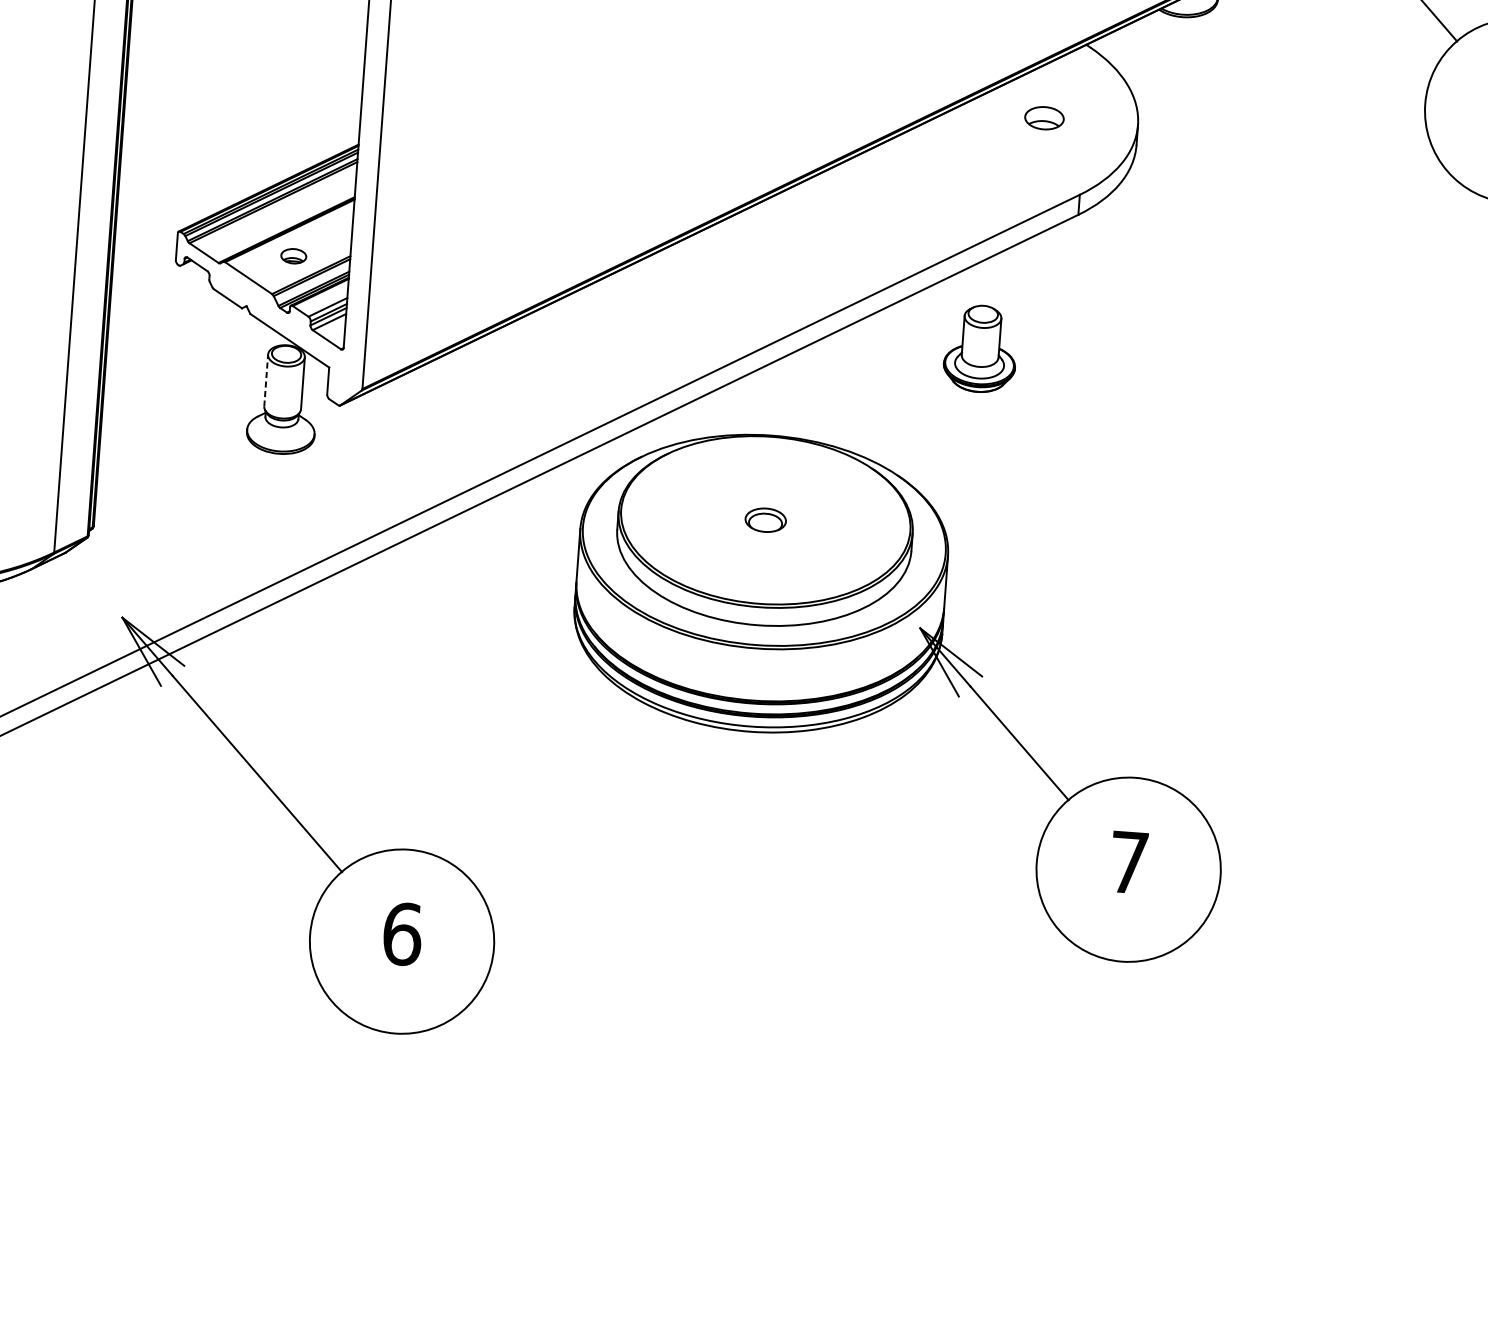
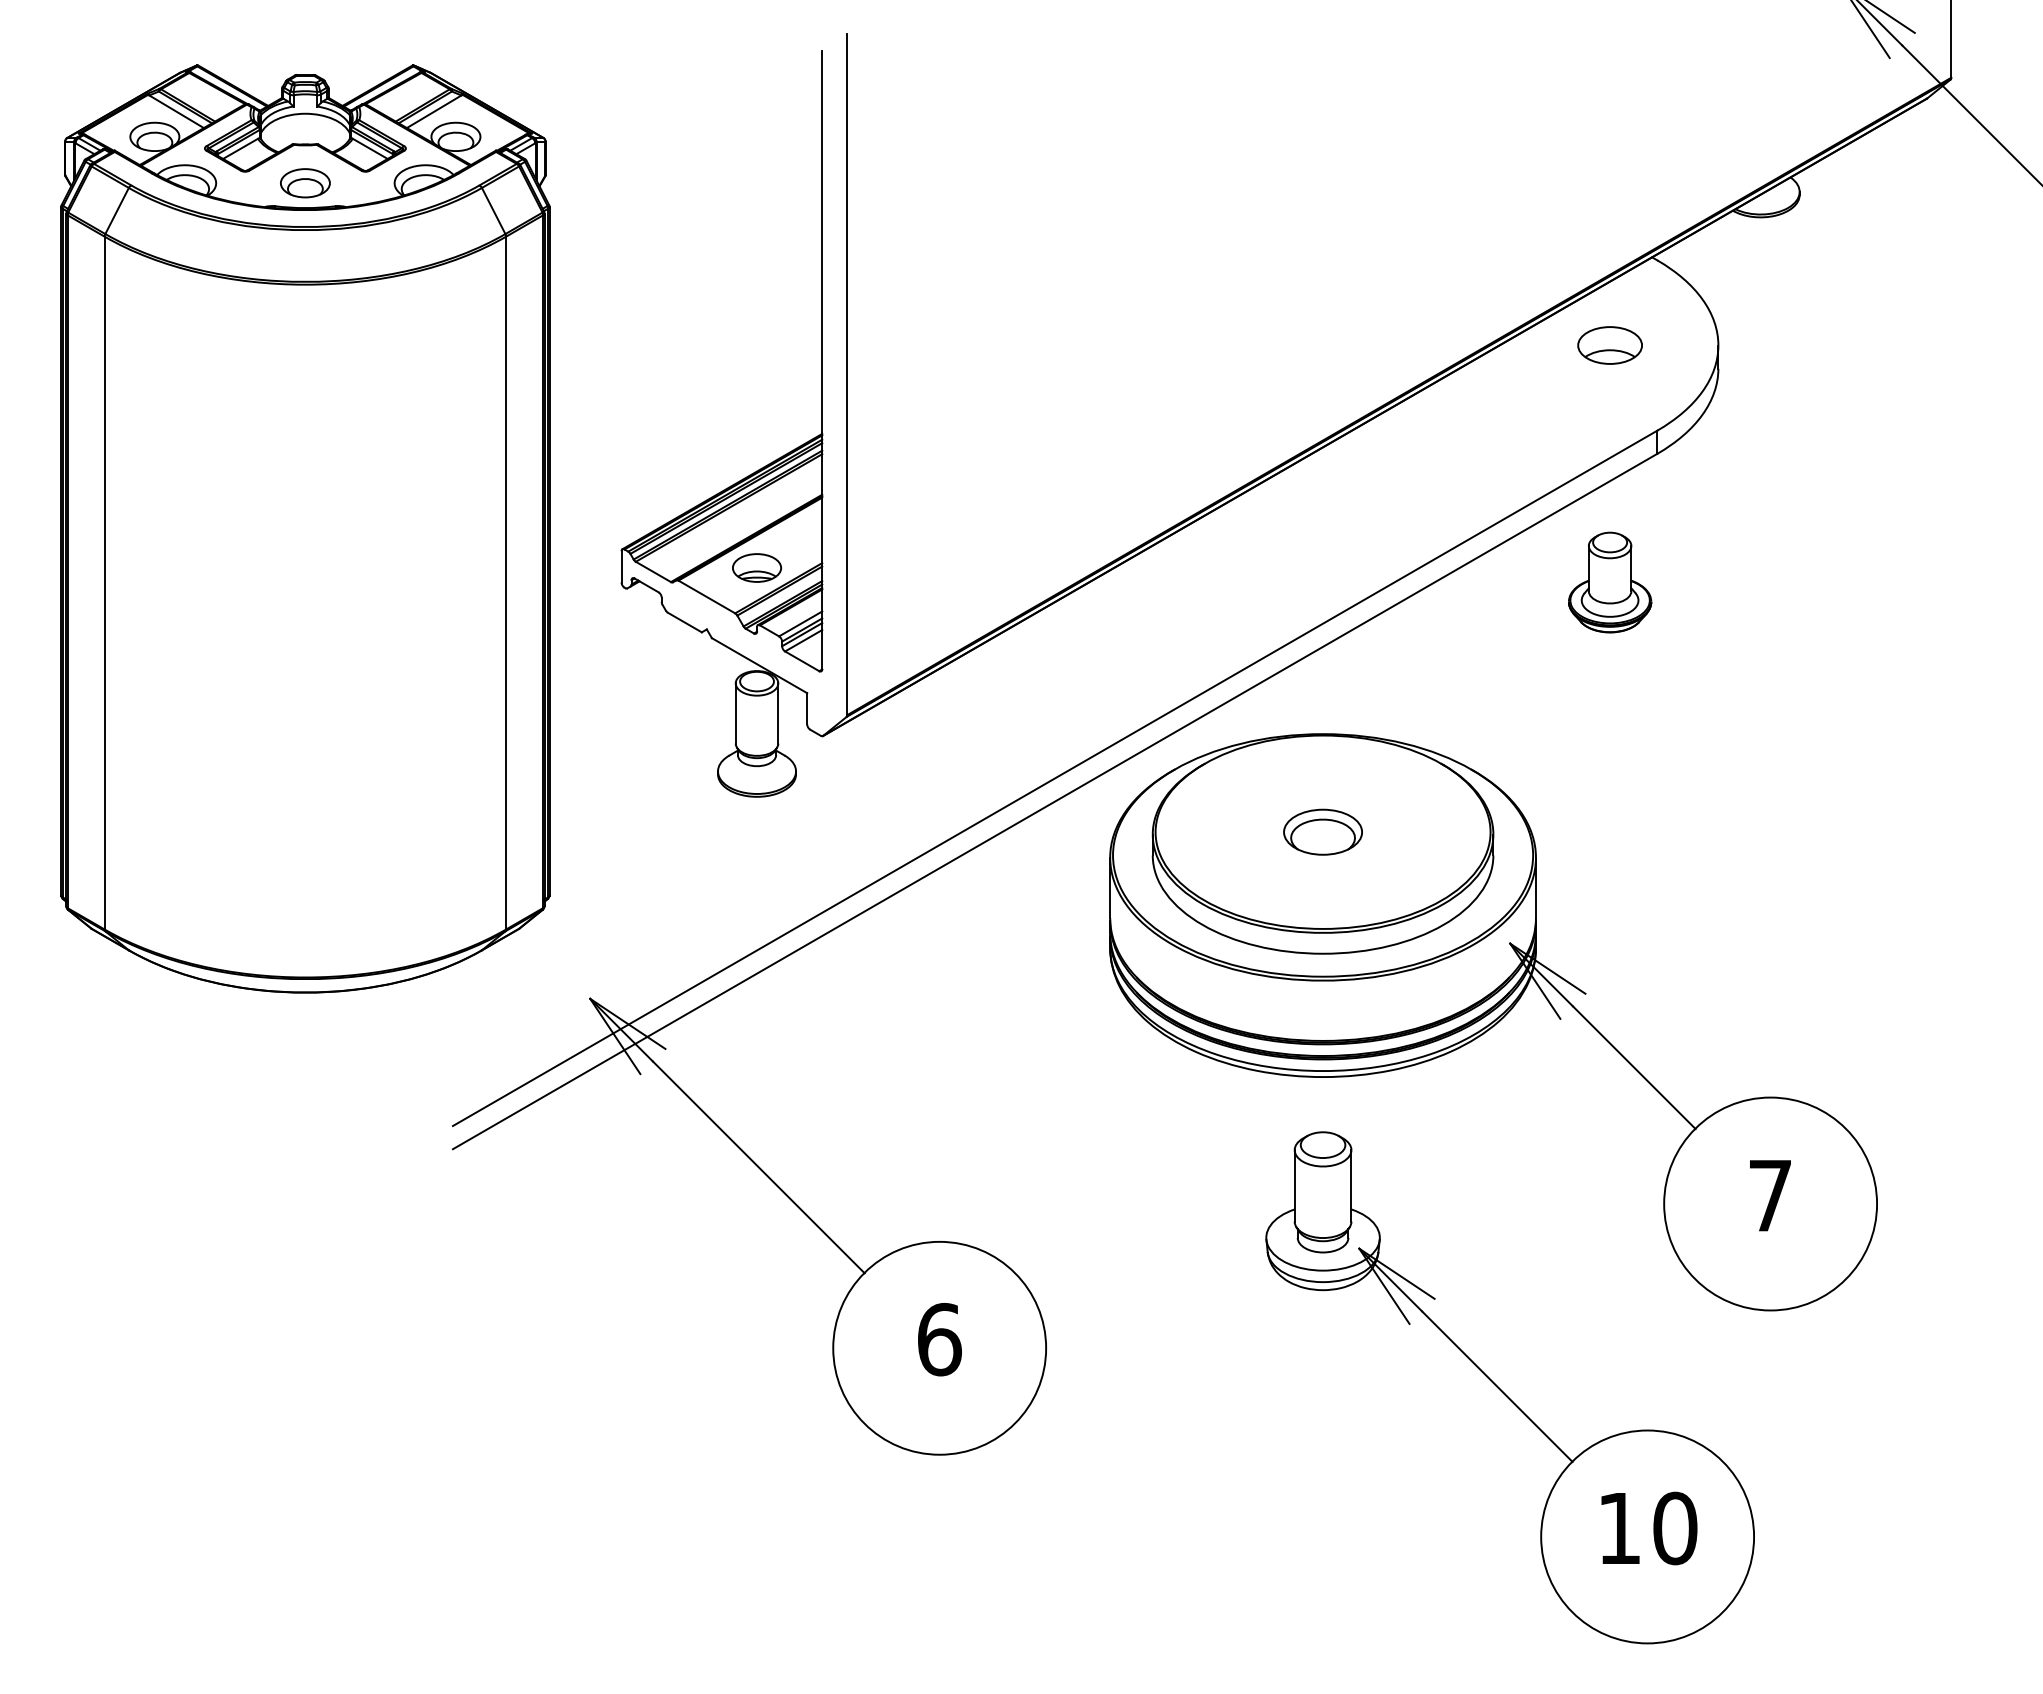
part: (1043, 118) -> (1609, 345), size x1.43
part: (293, 255) -> (756, 567), size x1.67
part: (981, 348) -> (1610, 582), moved
line: (266, 379) -> (735, 712), dashed -> solid
part: (765, 519) -> (1322, 831), size x1.67
part: (886, 1015) -> (1504, 1392), added

